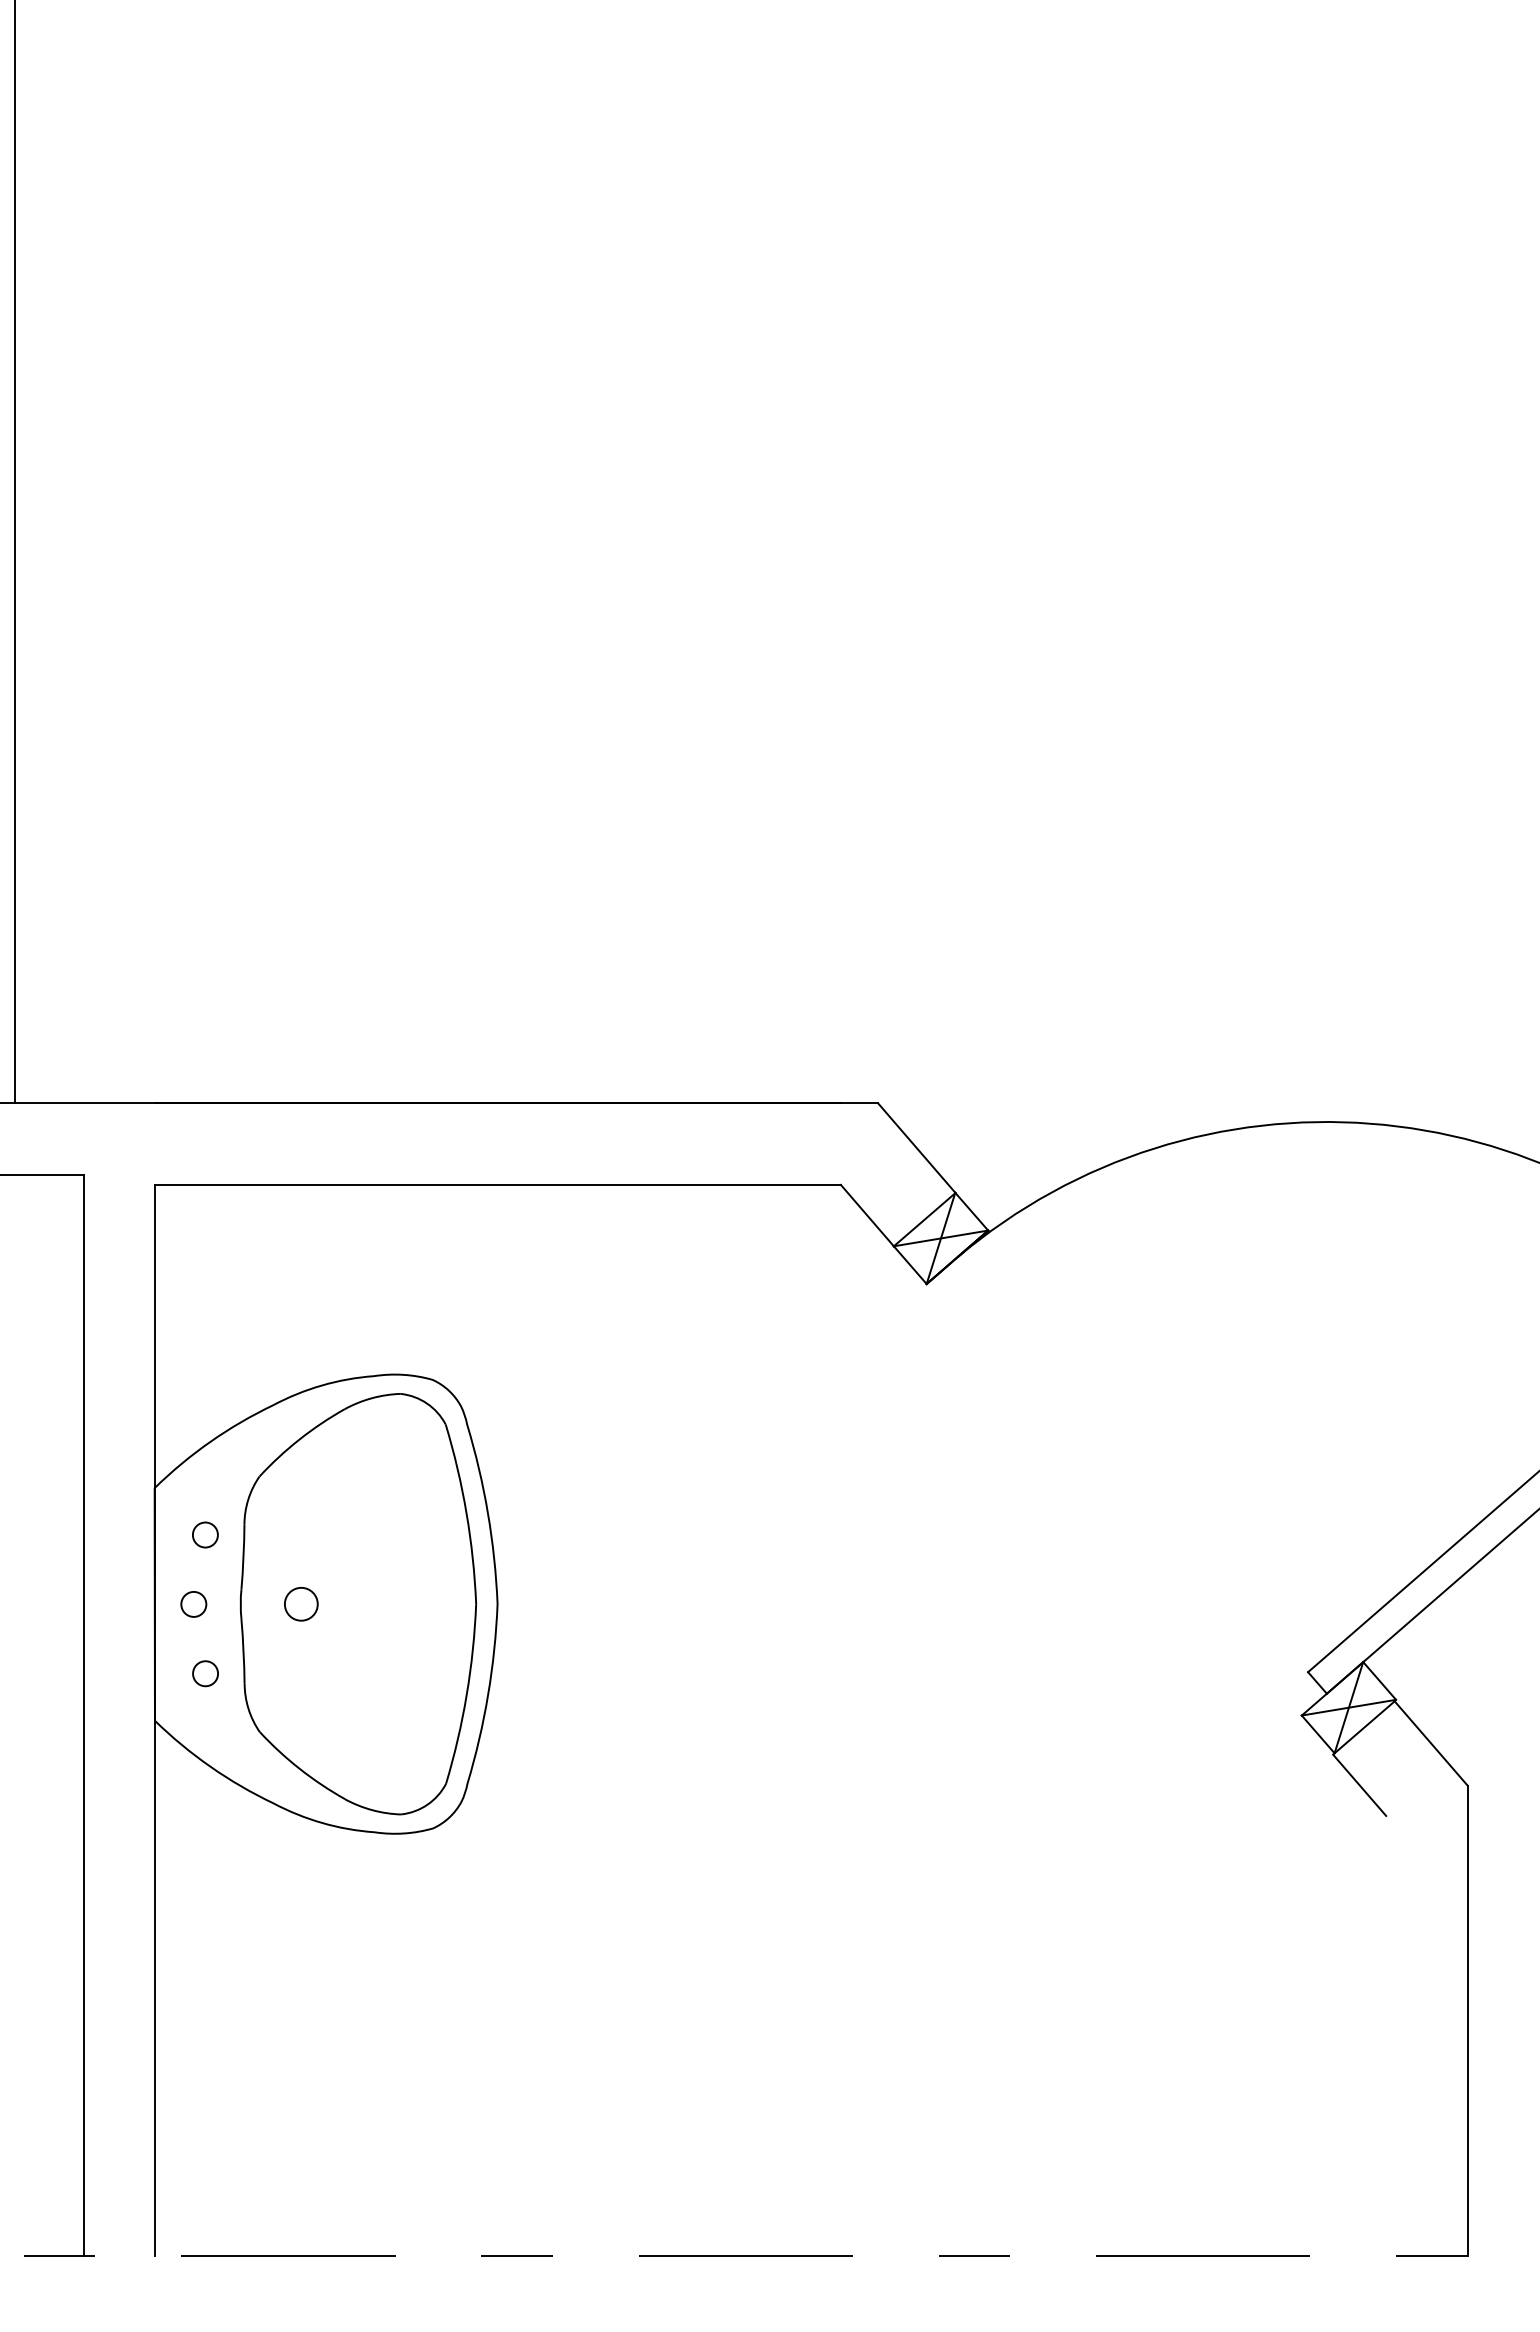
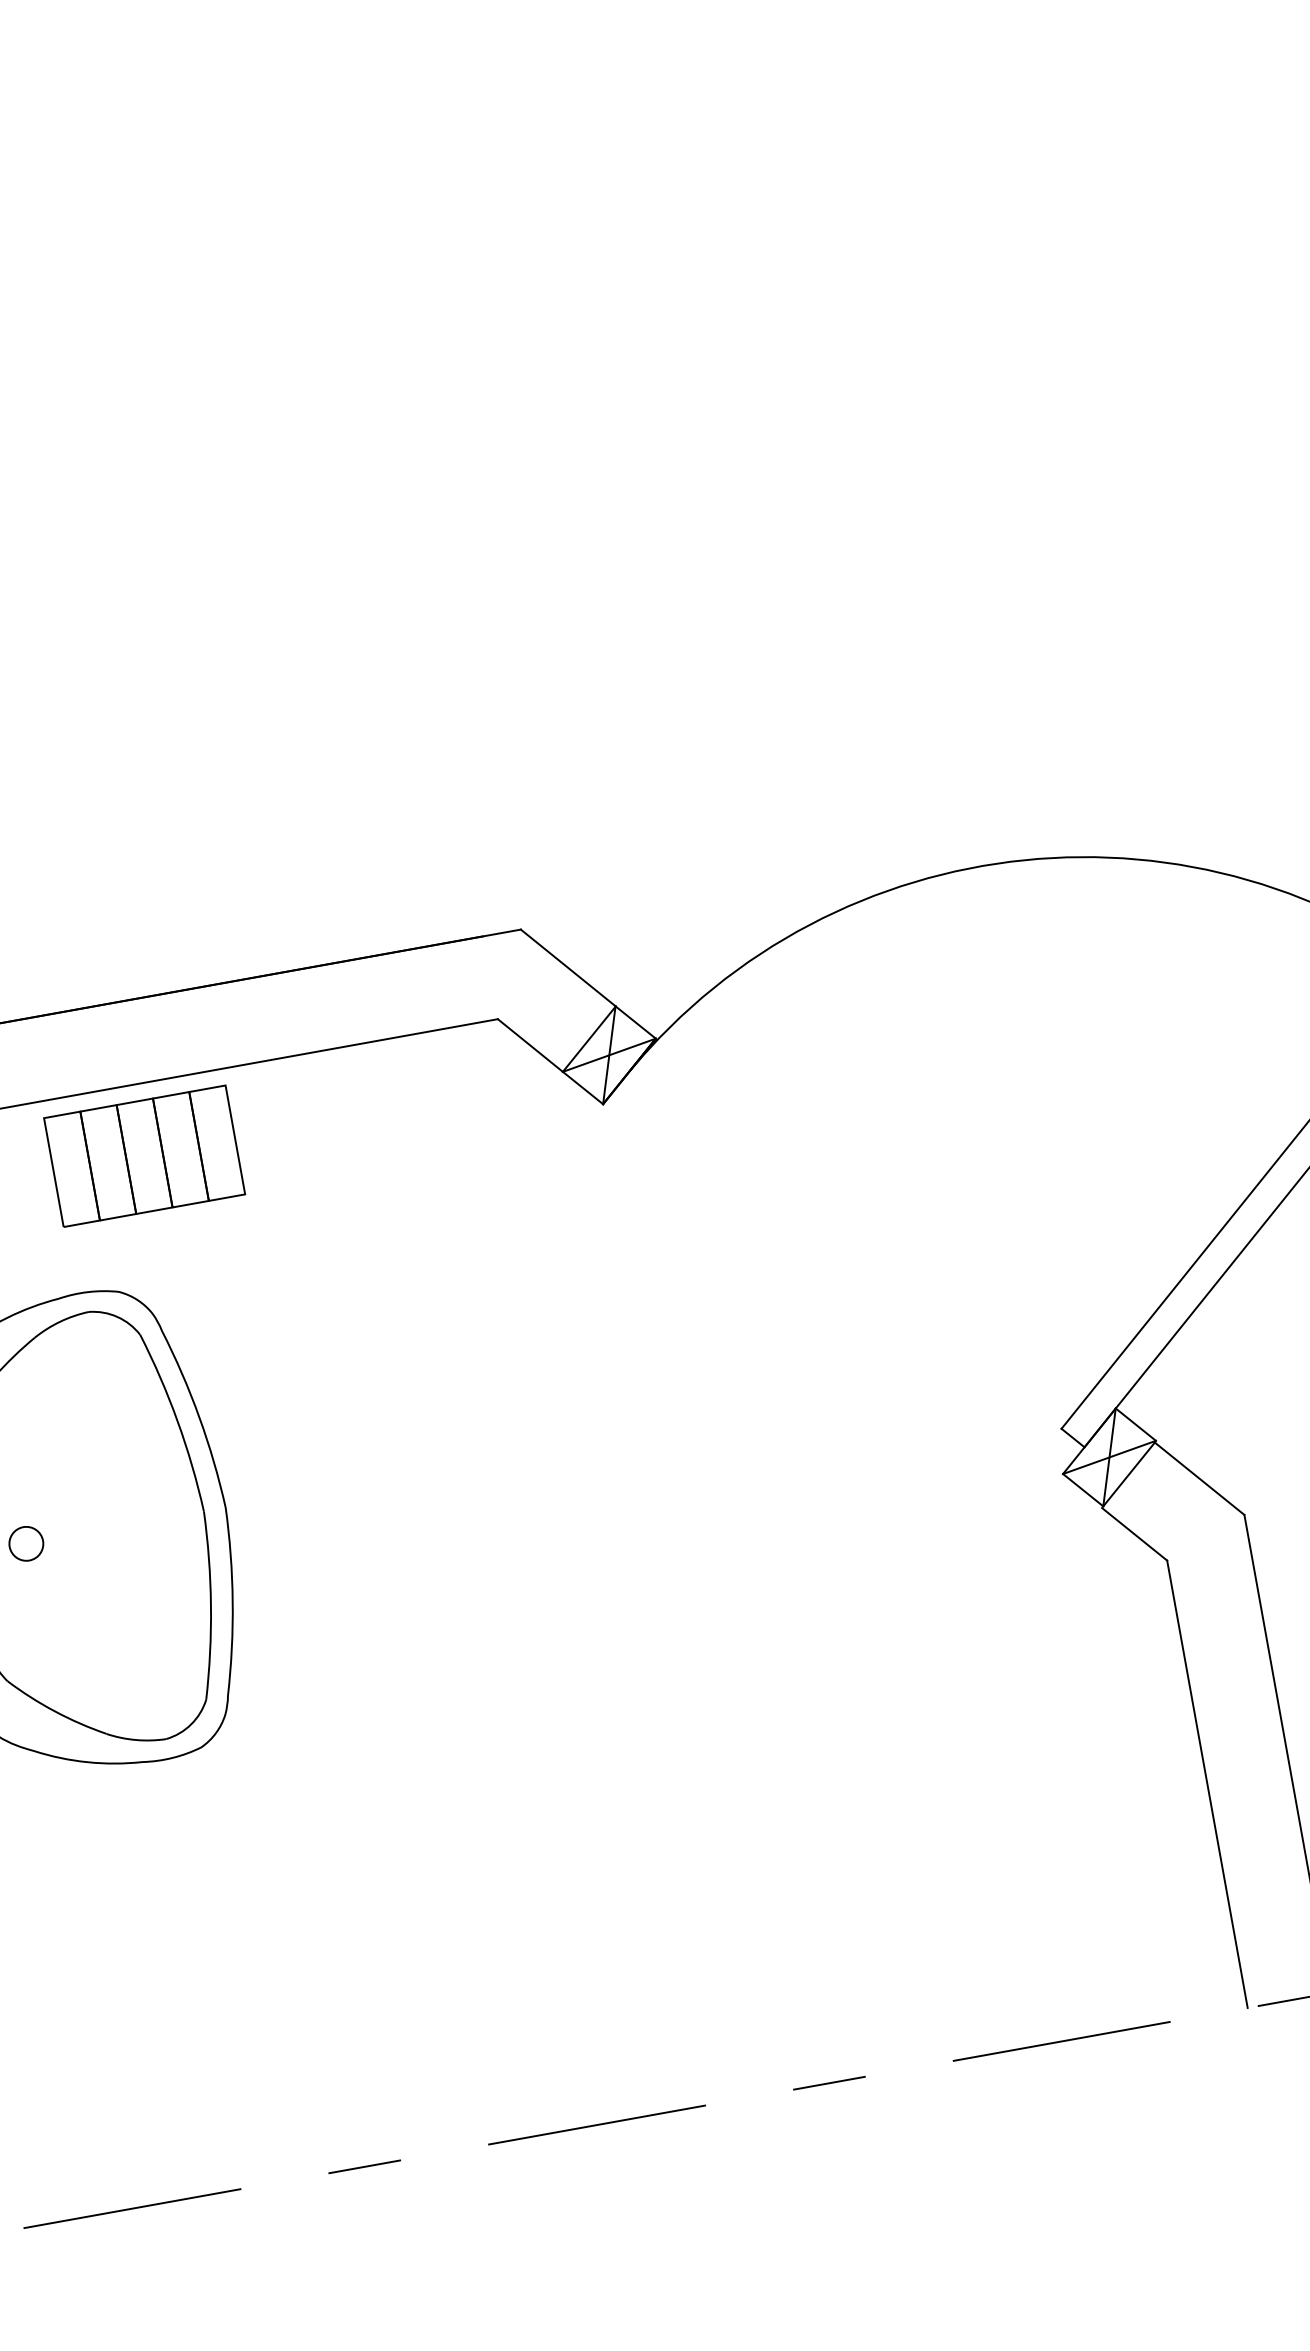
part: (480, 1254) -> (144, 1155), added
line: (1386, 2035) -> (1207, 1783), added

